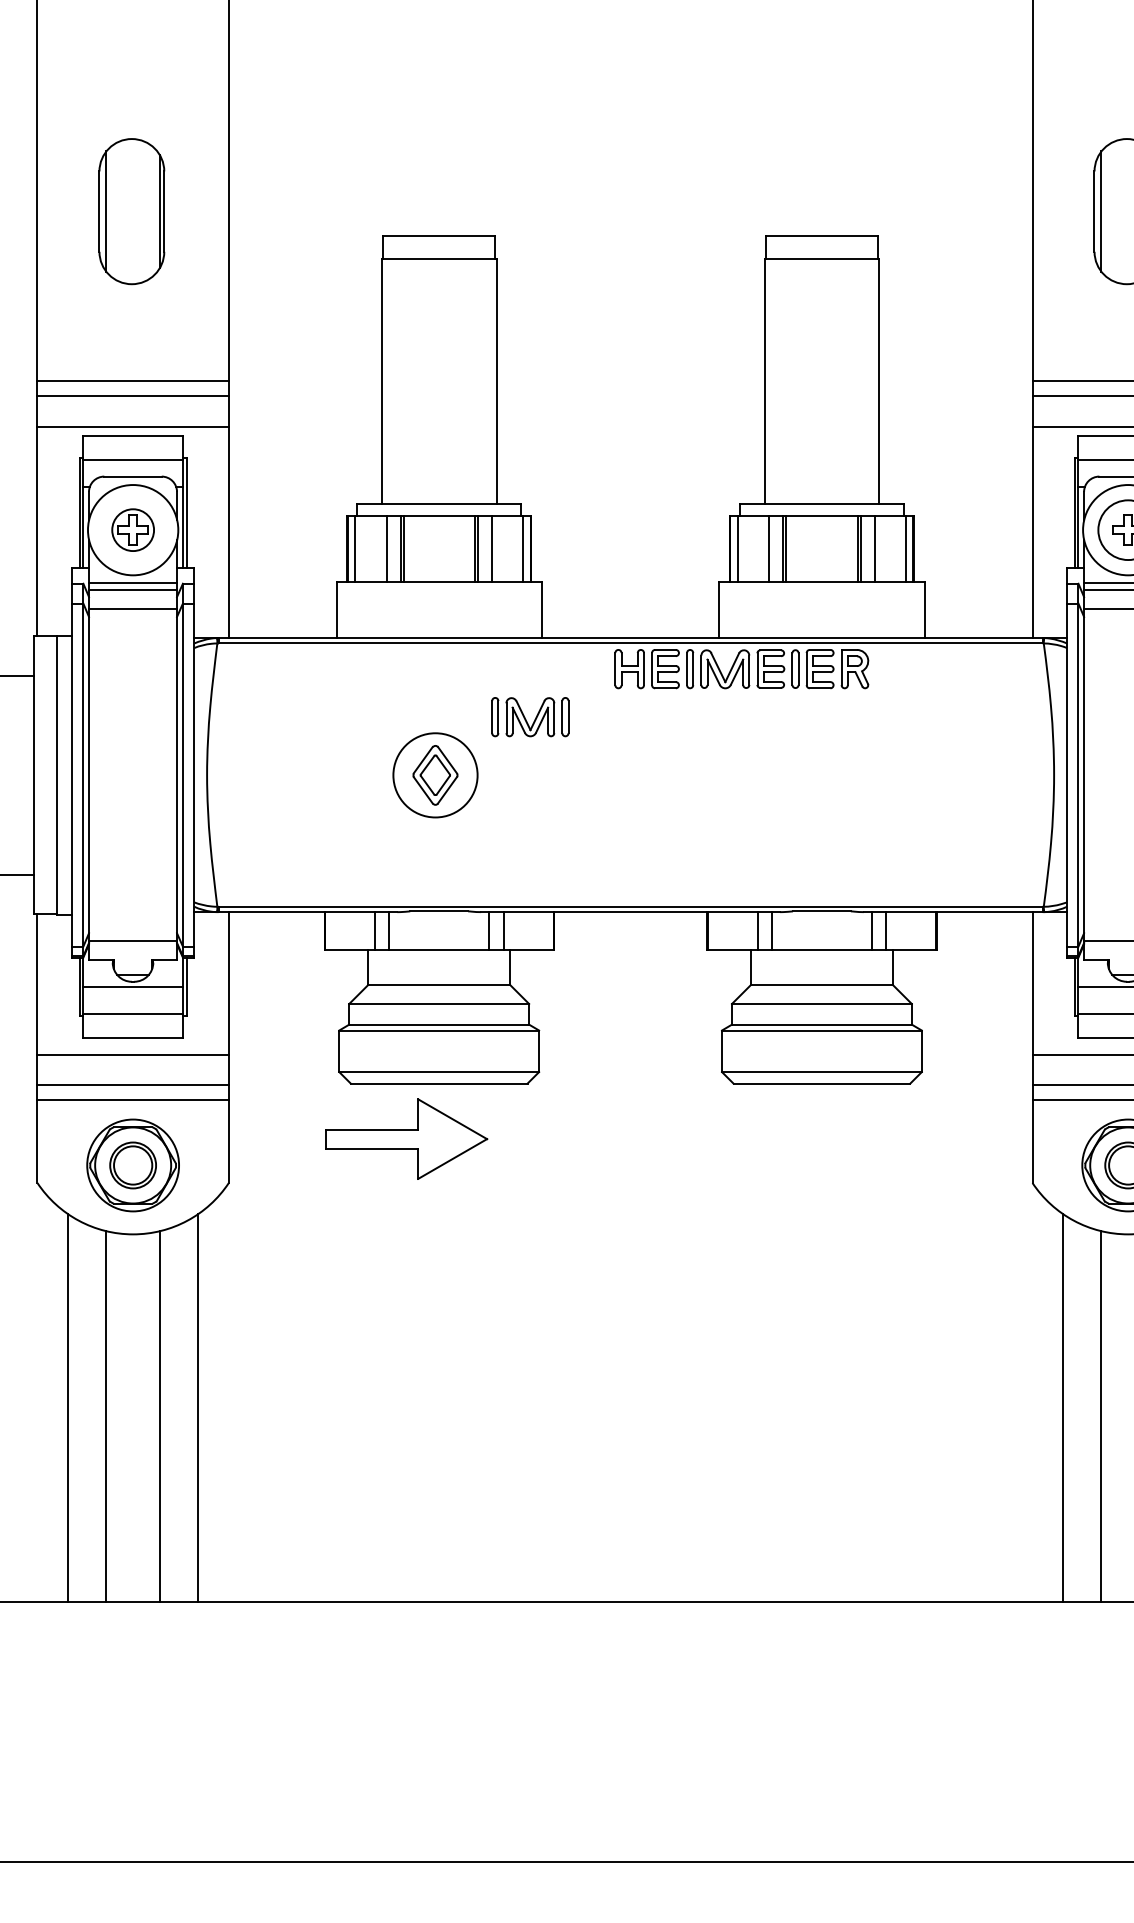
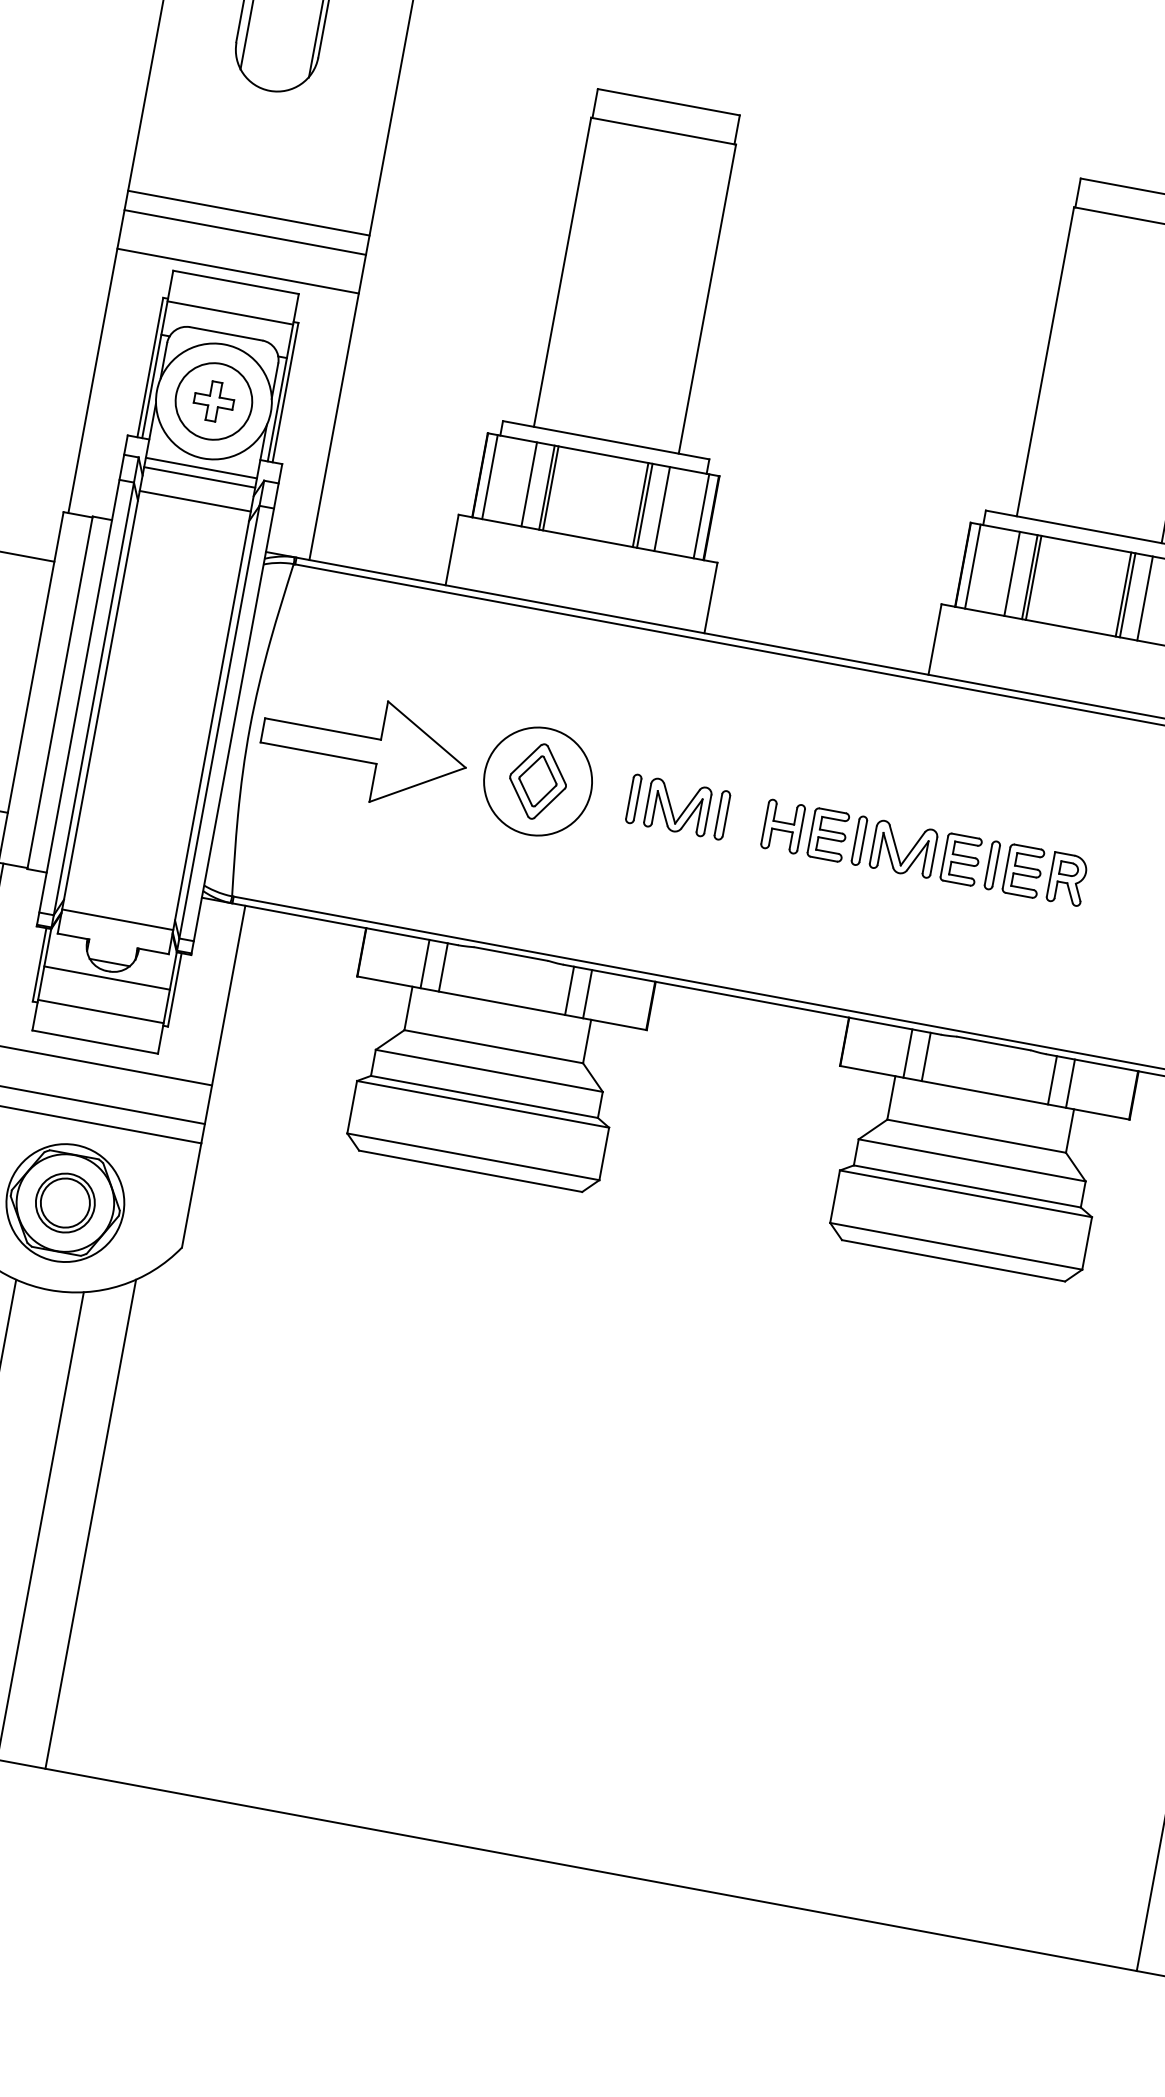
circle: (133, 530) -> (214, 401), size x1.43
part: (741, 669) -> (924, 853), moved
part: (530, 717) -> (678, 807), moved
part: (406, 1138) -> (364, 748), moved

